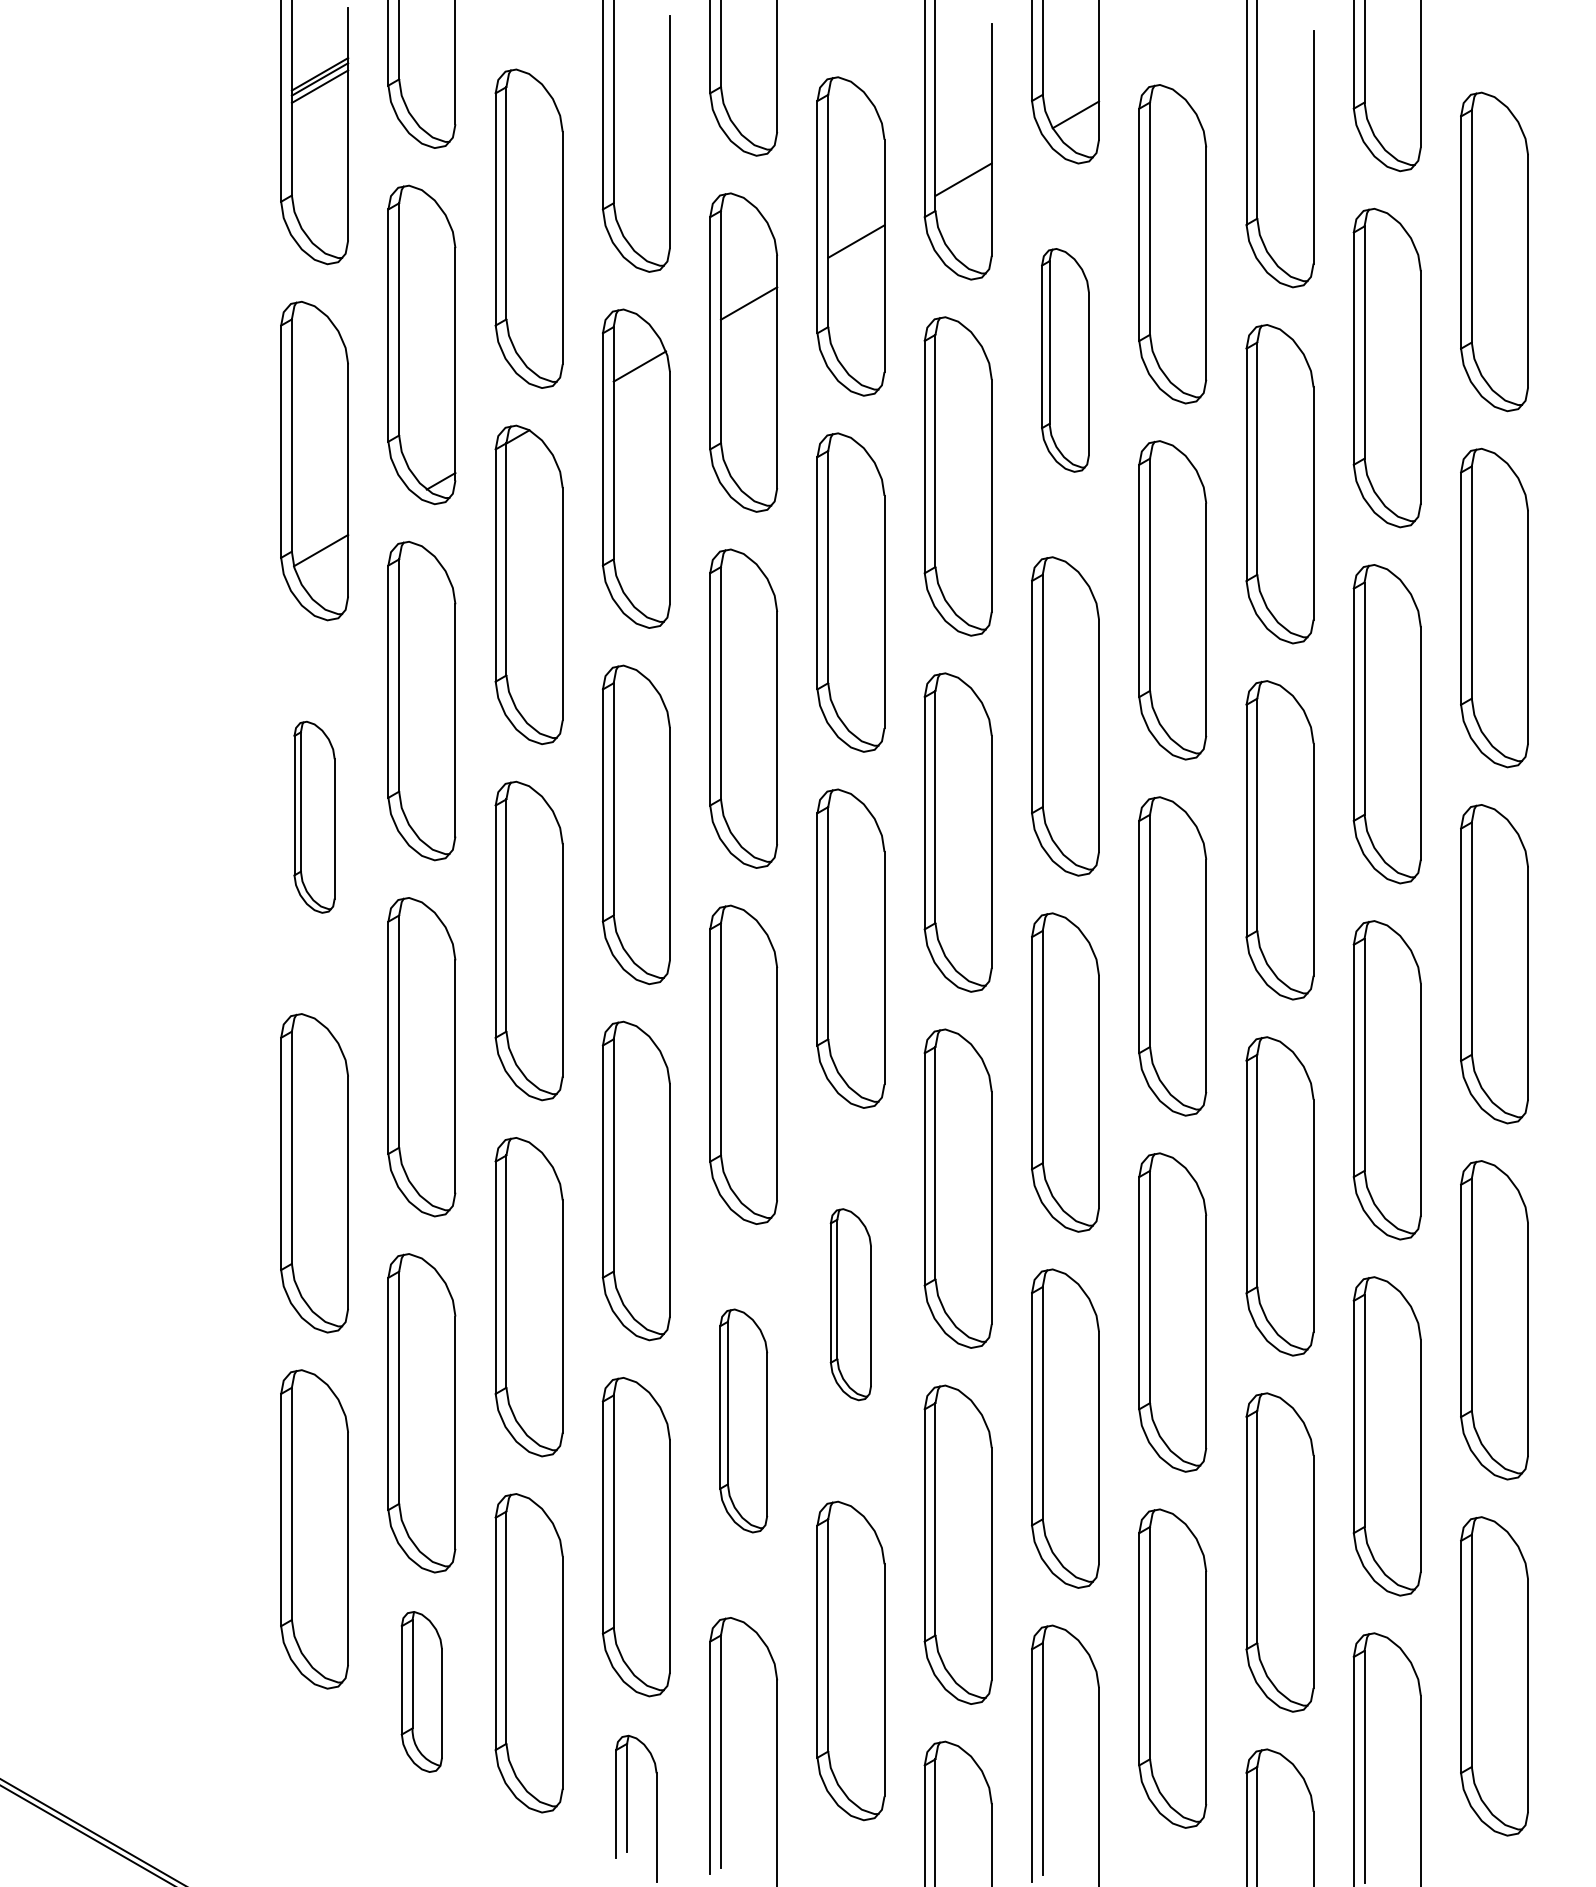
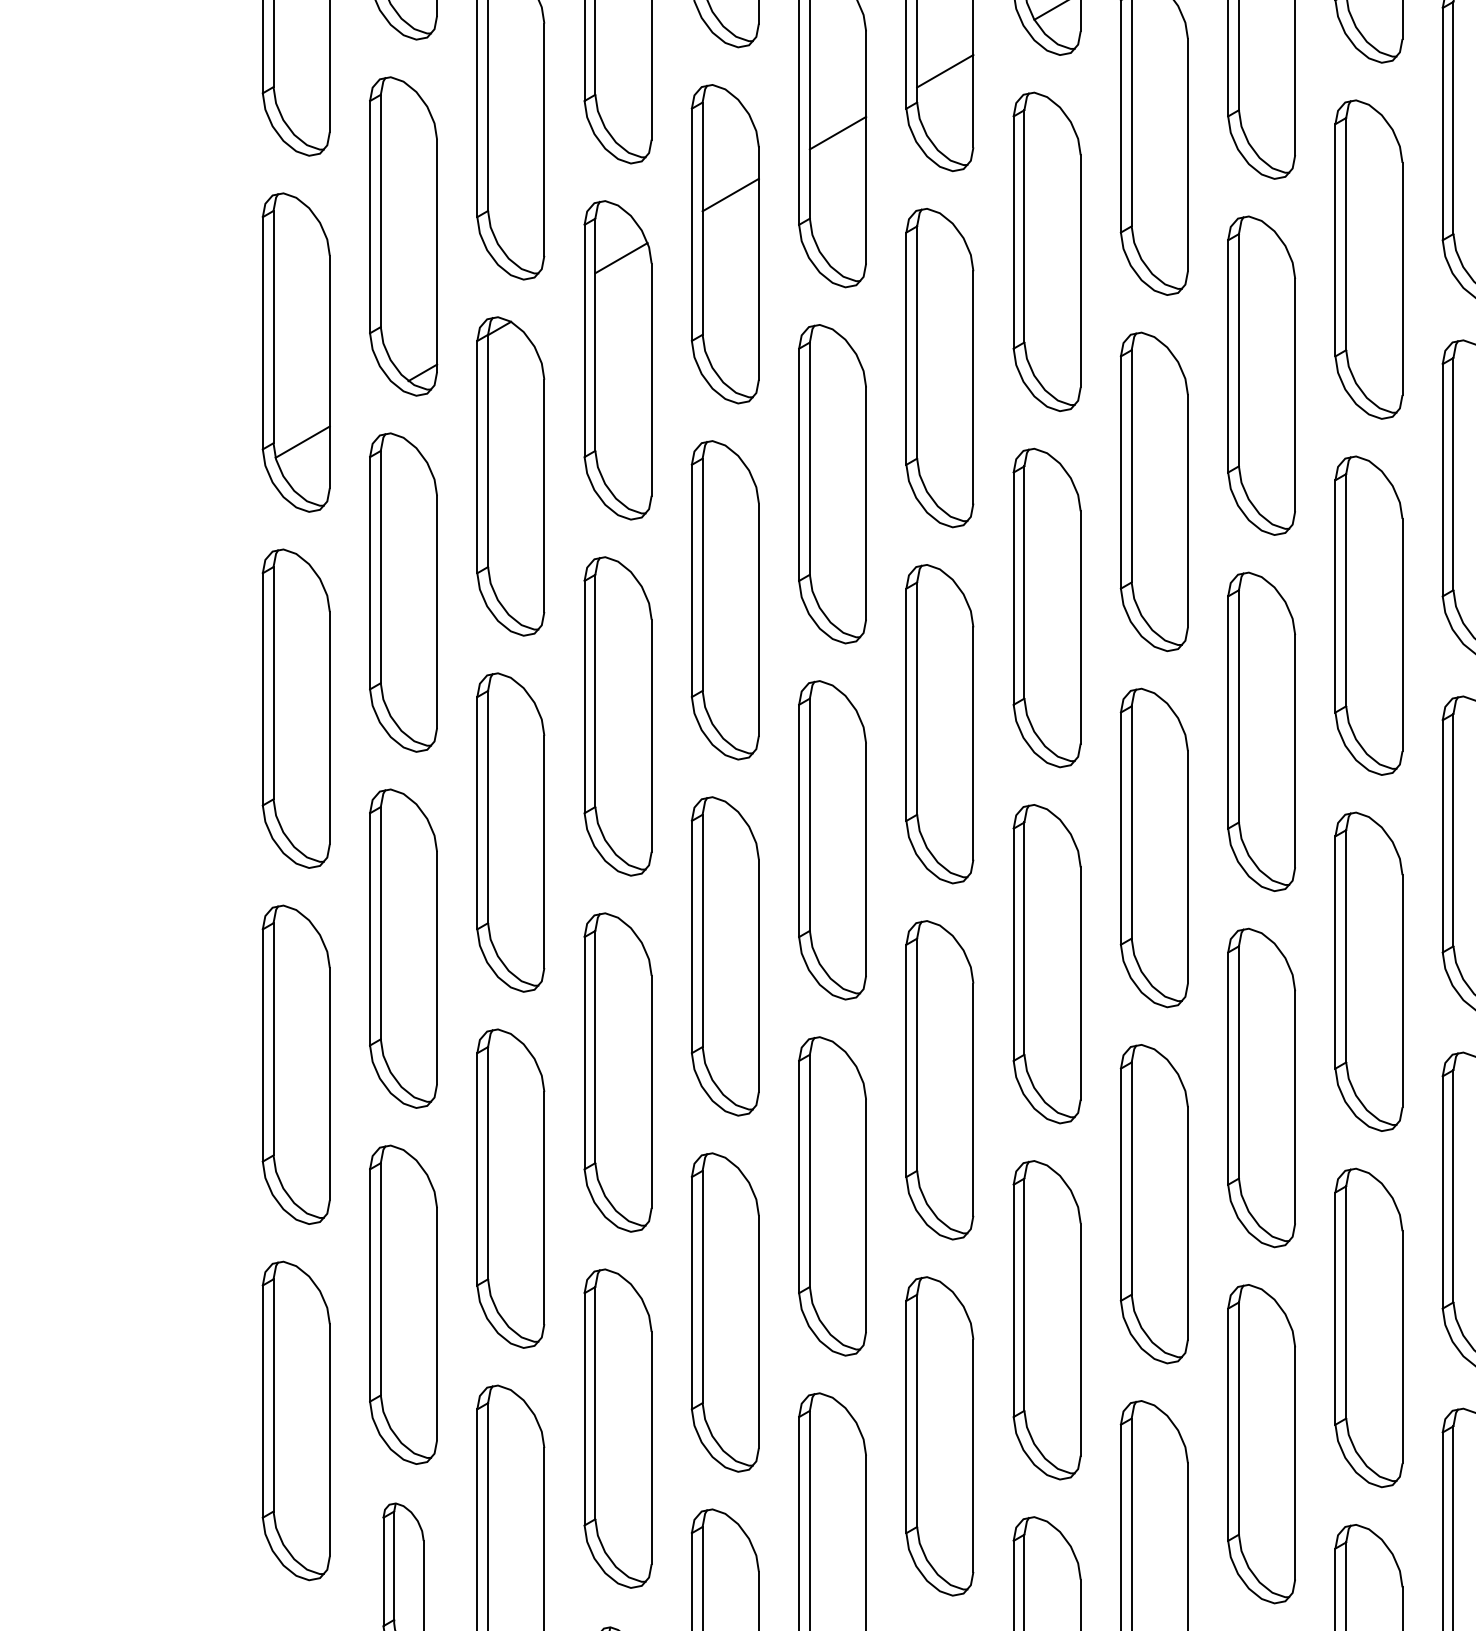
part: (1065, 360) -> (1047, 252), size x1.43
part: (314, 817) -> (296, 709), size x1.67
part: (850, 1304) -> (832, 1196), size x1.67
part: (743, 1420) -> (725, 1312), size x1.43

